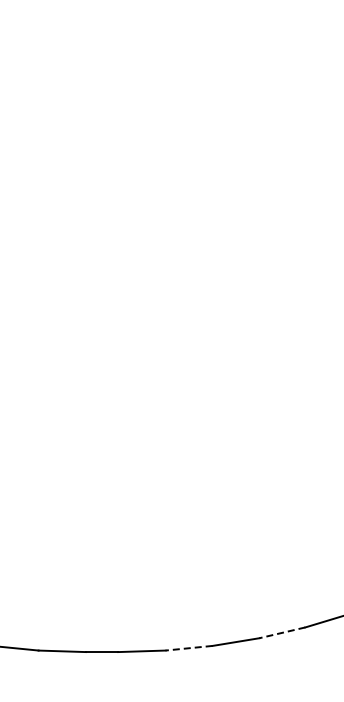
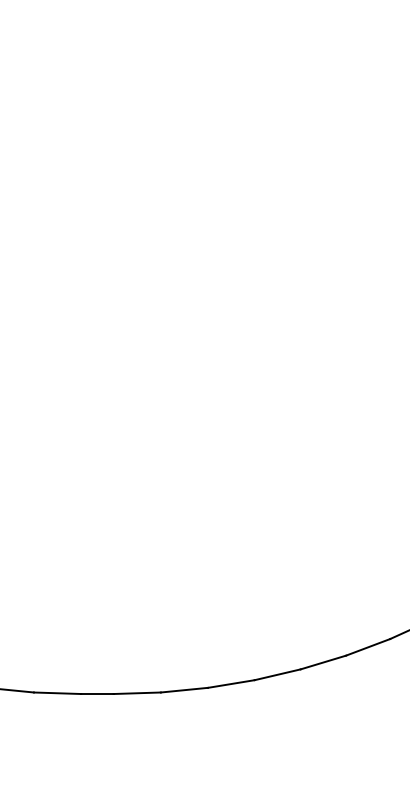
line: (282, 632) -> (277, 674), dashed -> solid
line: (189, 648) -> (184, 690), dashed -> solid

